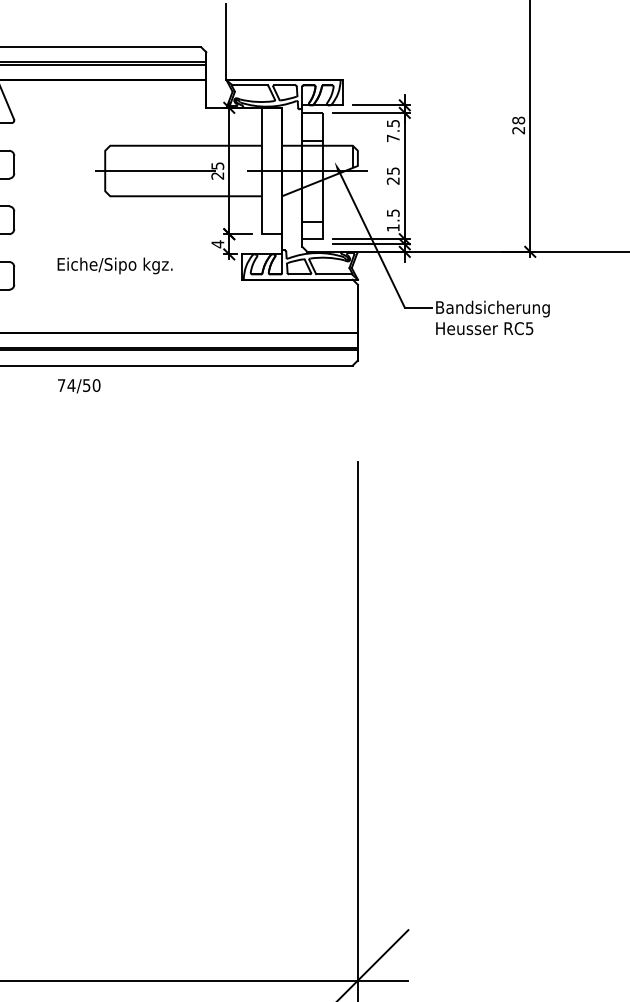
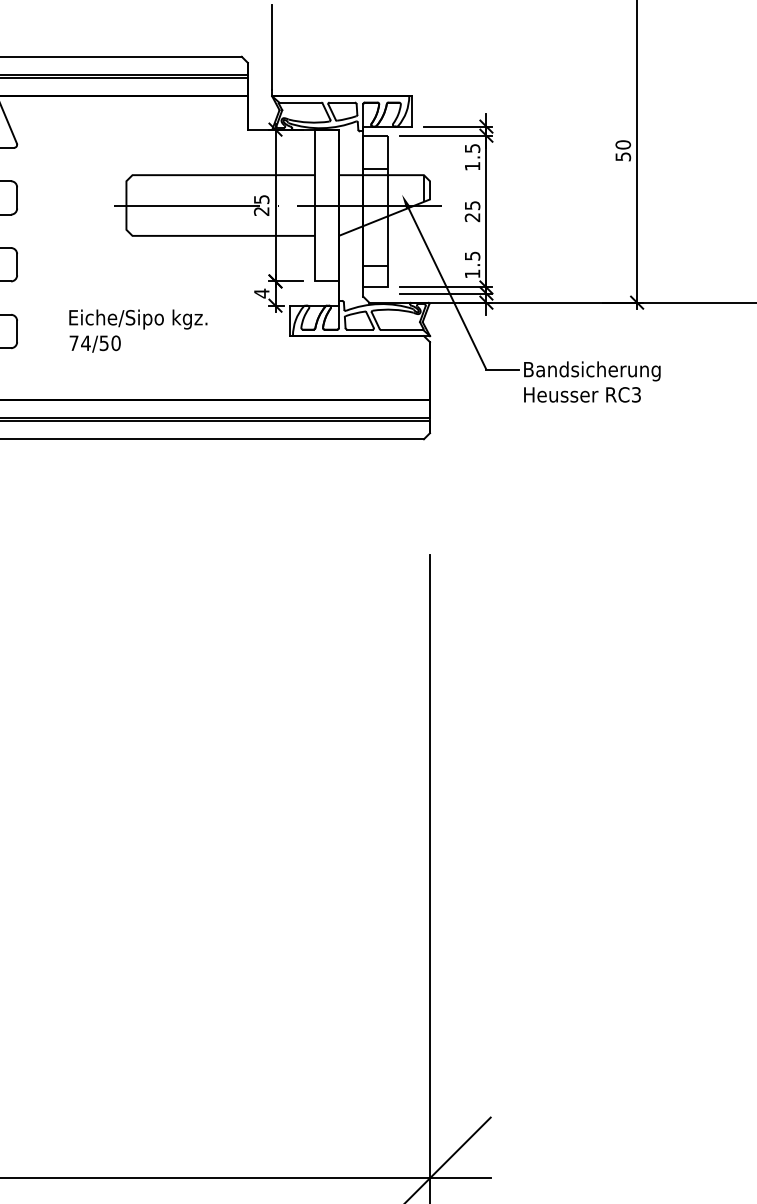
text: (518, 125) -> (623, 150), 28 -> 50
text: (393, 138) -> (472, 166), 7.5 -> 1.5
text: (529, 328) -> (636, 394), RC5 -> RC3
text: (78, 385) -> (94, 343), moved

